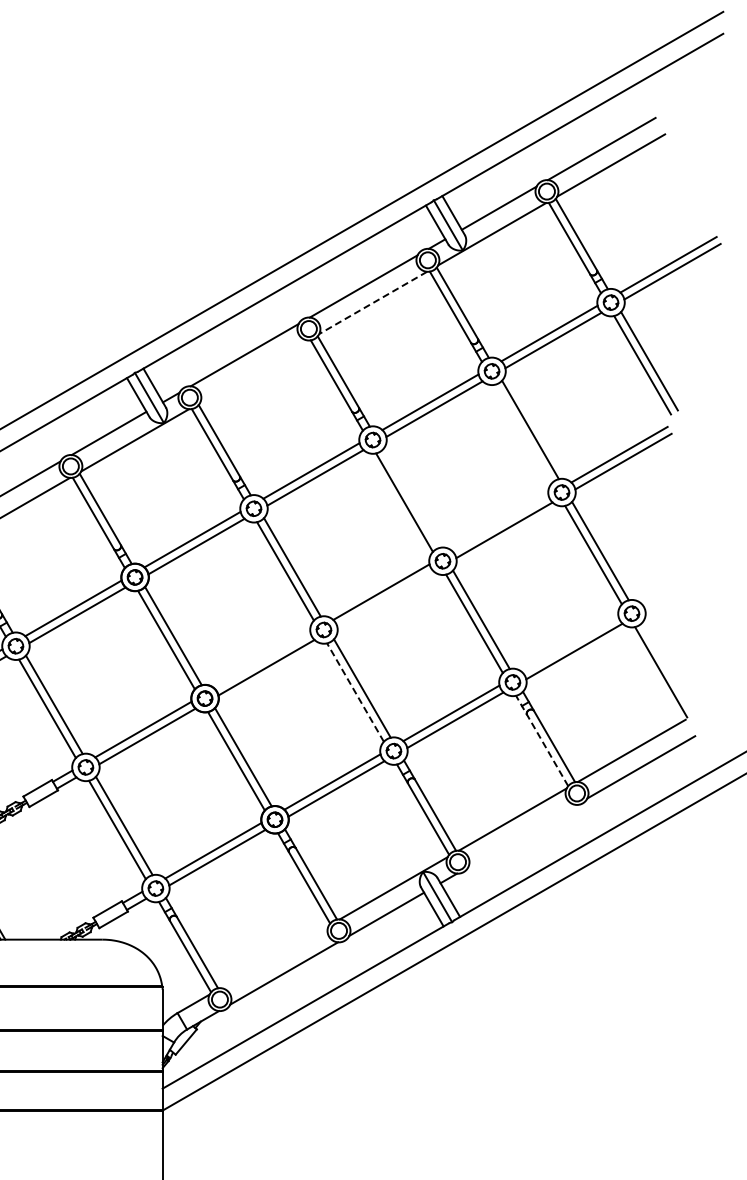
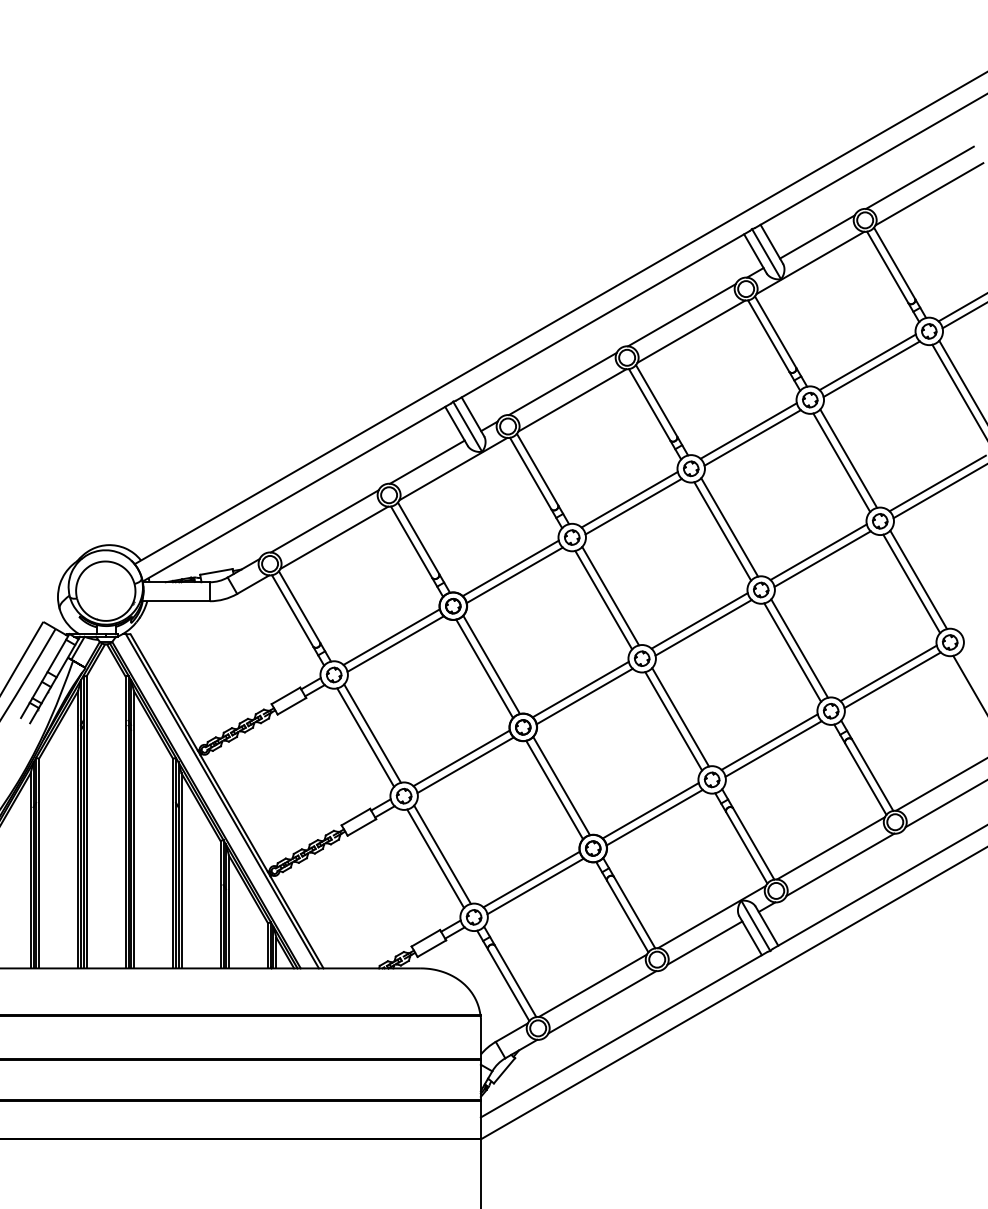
line: (372, 302) -> (690, 331), dashed -> solid
line: (254, 371) -> (572, 400), added
line: (523, 433) -> (841, 462), added
line: (411, 498) -> (729, 527), added
line: (500, 523) -> (818, 552), added
line: (385, 598) -> (703, 627), added
line: (570, 644) -> (888, 673), added
line: (262, 660) -> (580, 689), added
line: (355, 692) -> (673, 721), dashed -> solid
line: (542, 740) -> (860, 769), dashed -> solid
line: (522, 835) -> (840, 864), added
line: (274, 956) -> (592, 985), added

